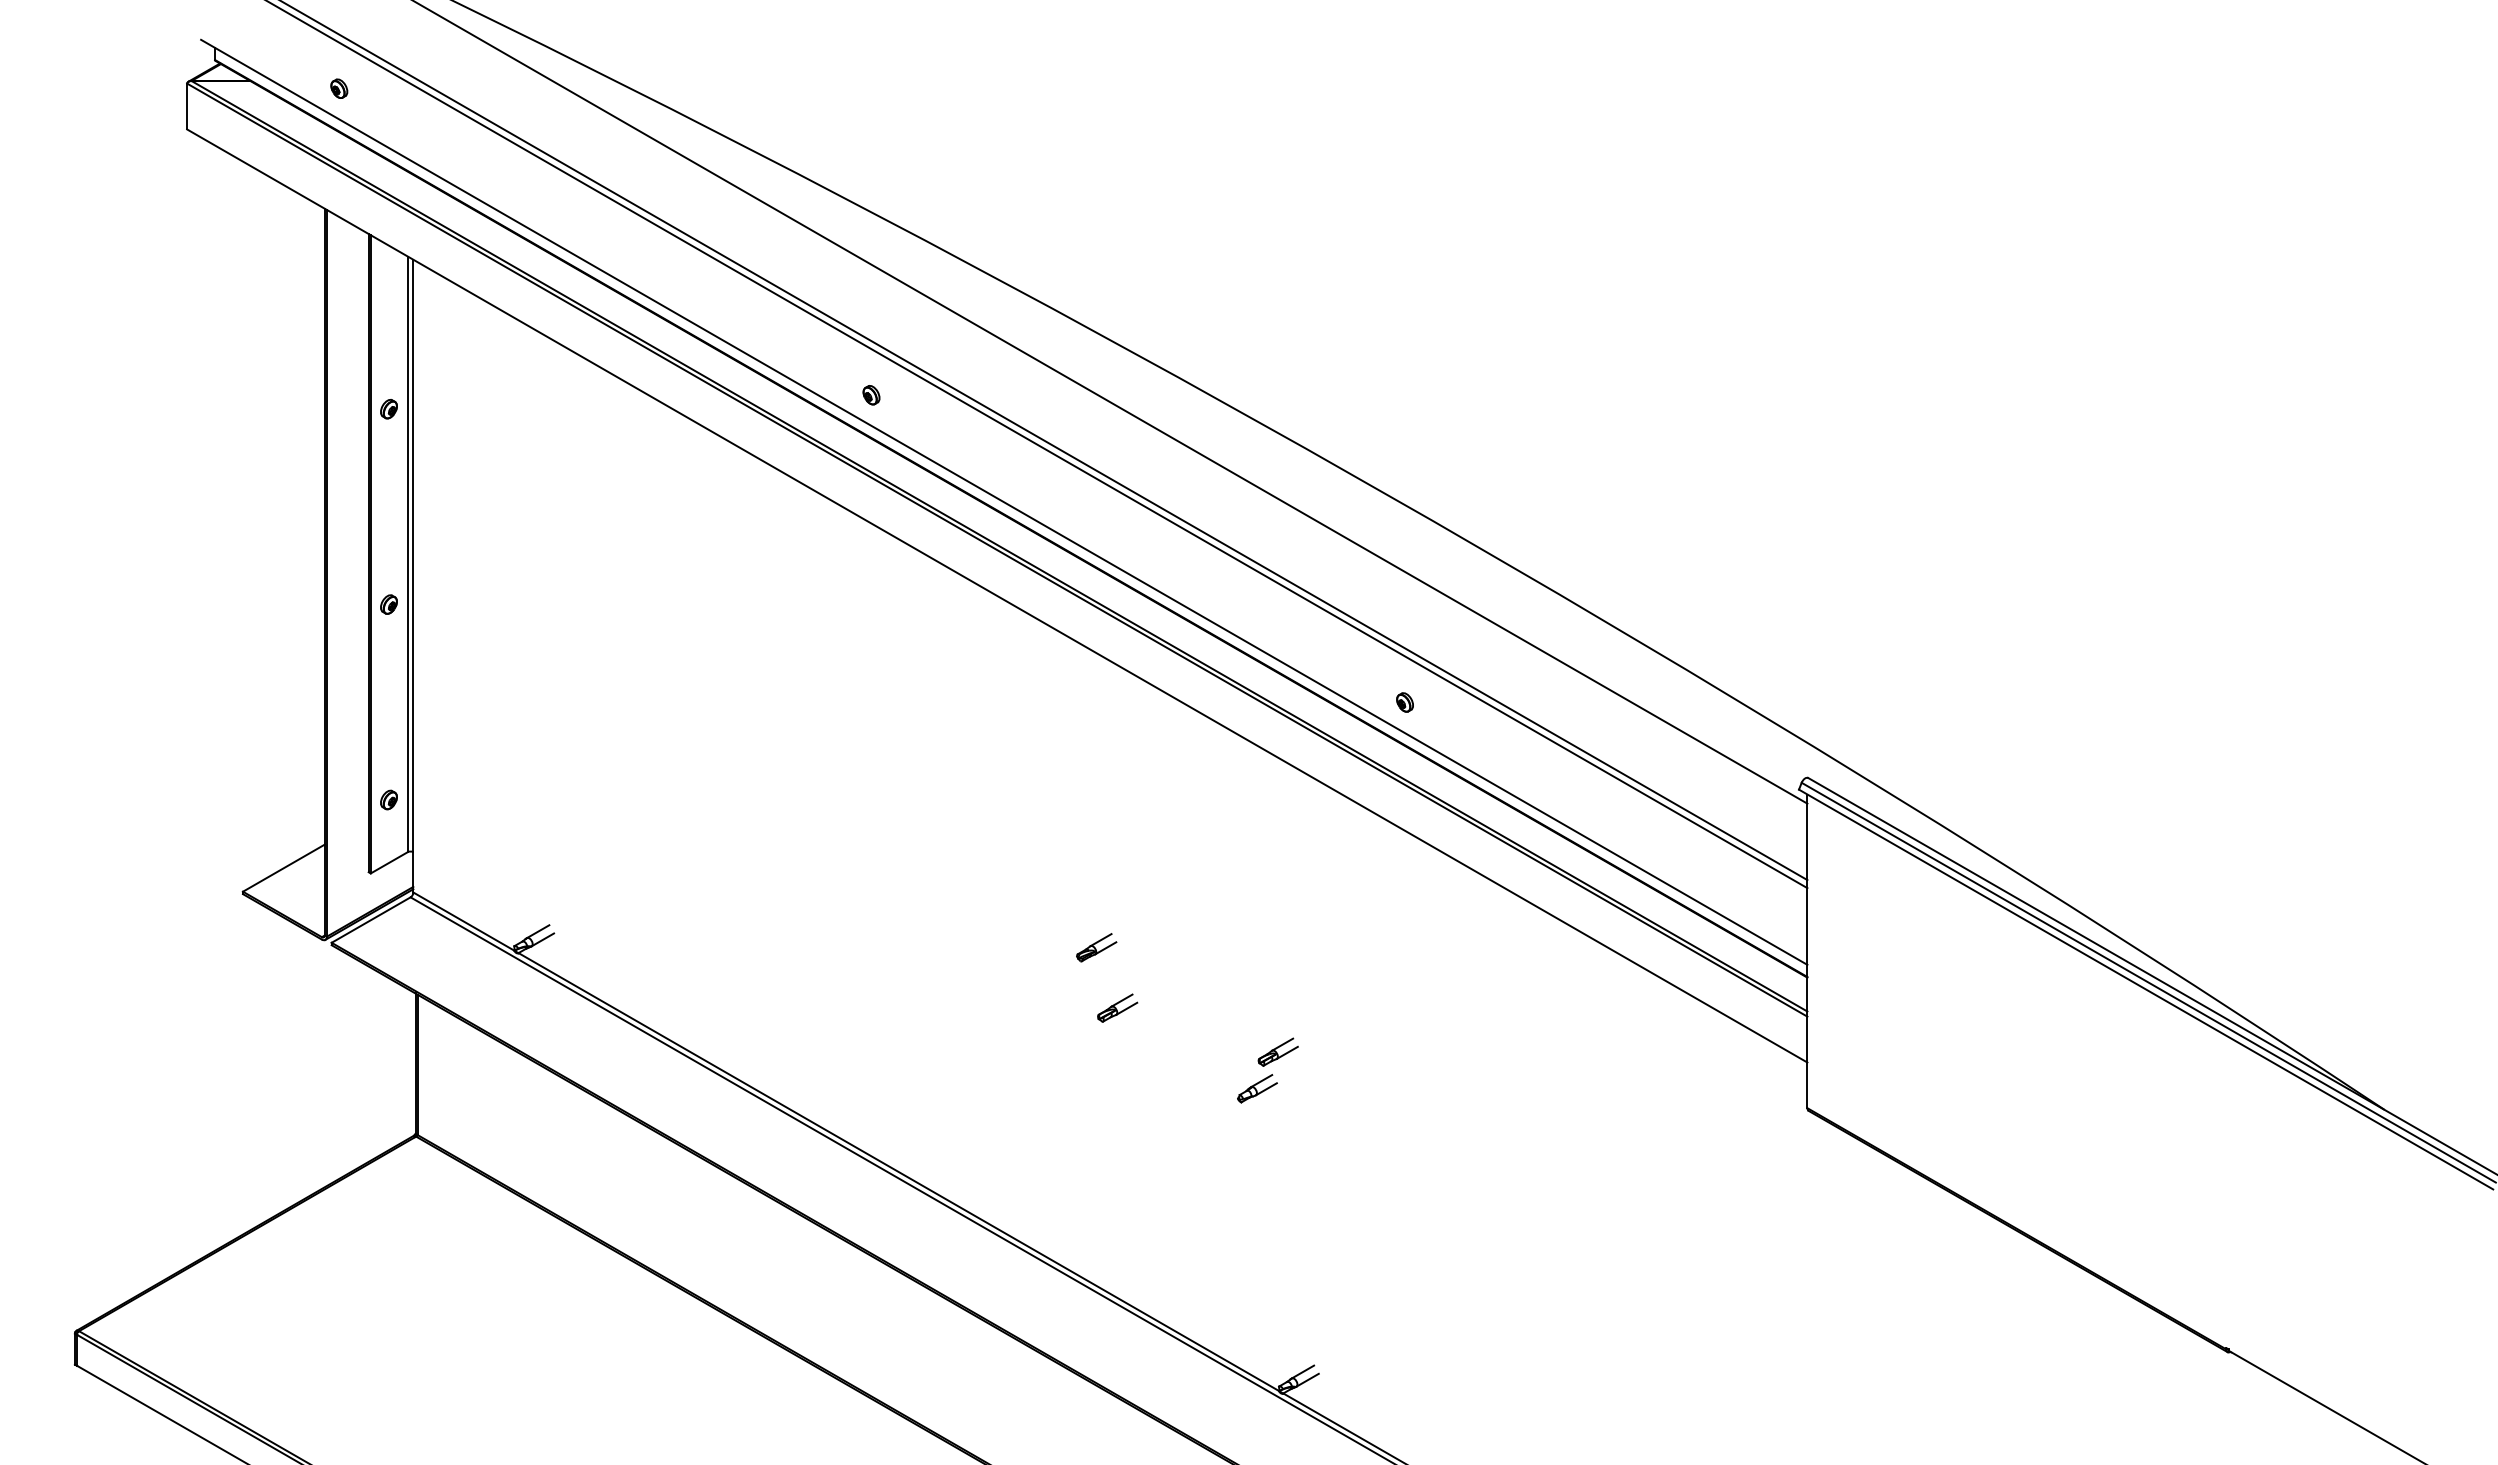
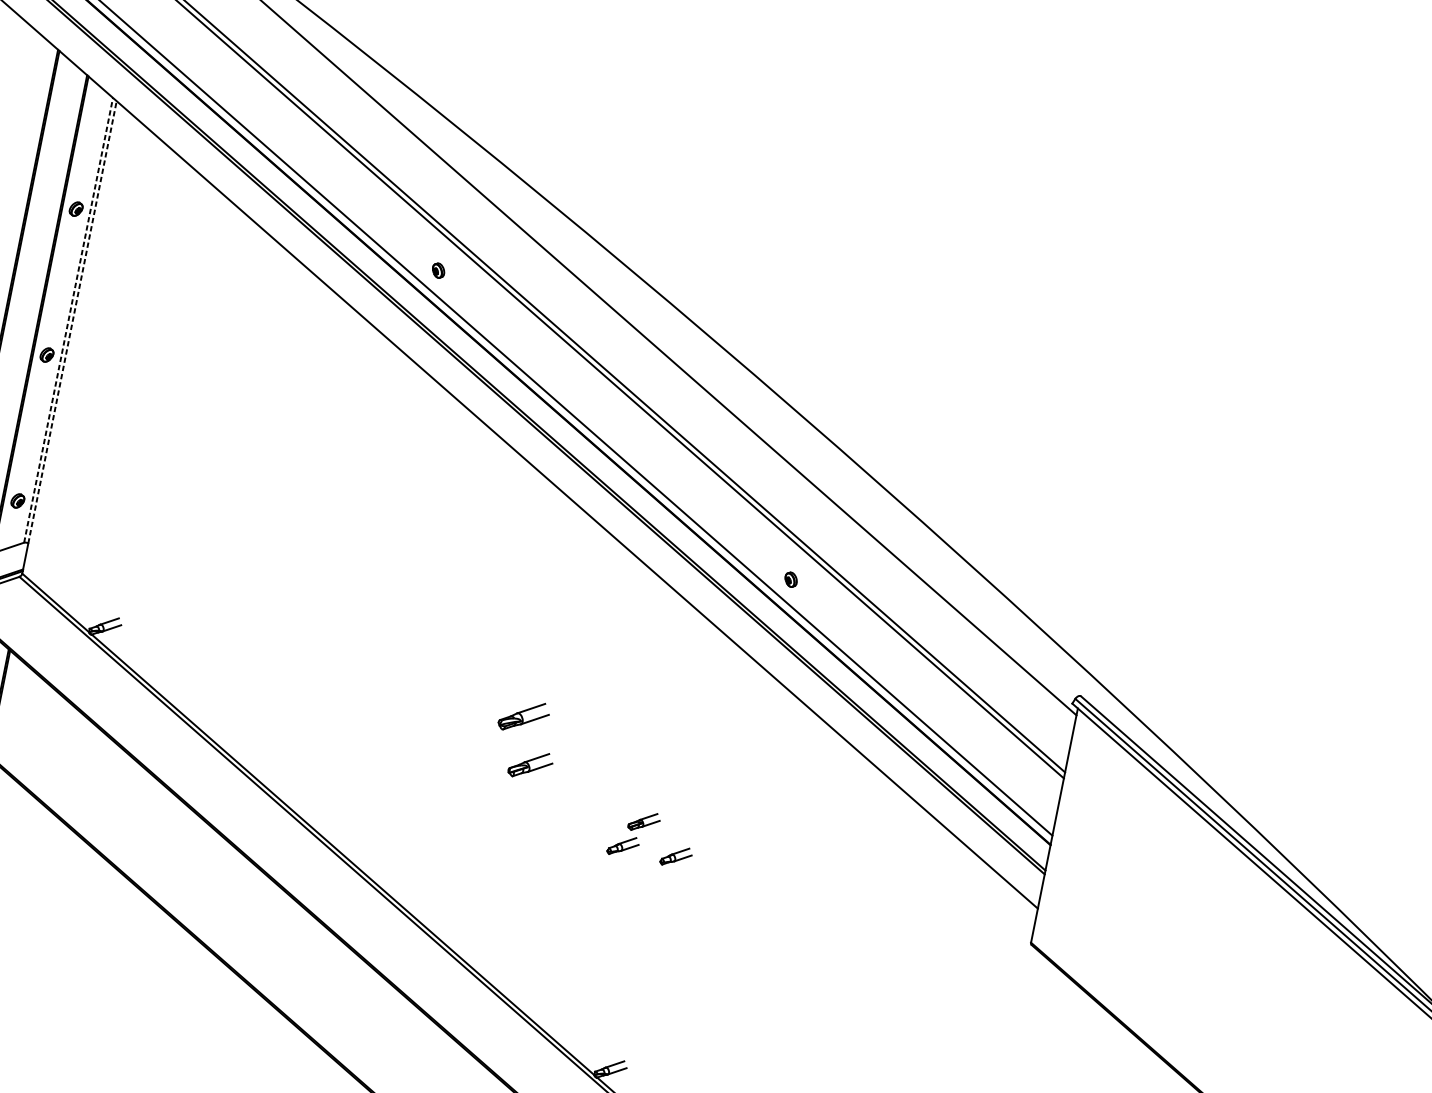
line: (407, 554) -> (68, 320), solid -> dashed
line: (413, 555) -> (72, 322), solid -> dashed
part: (1096, 947) -> (524, 716), size x1.6
part: (1117, 1007) -> (530, 764), size x1.4
part: (1328, 1088) -> (676, 856), added

